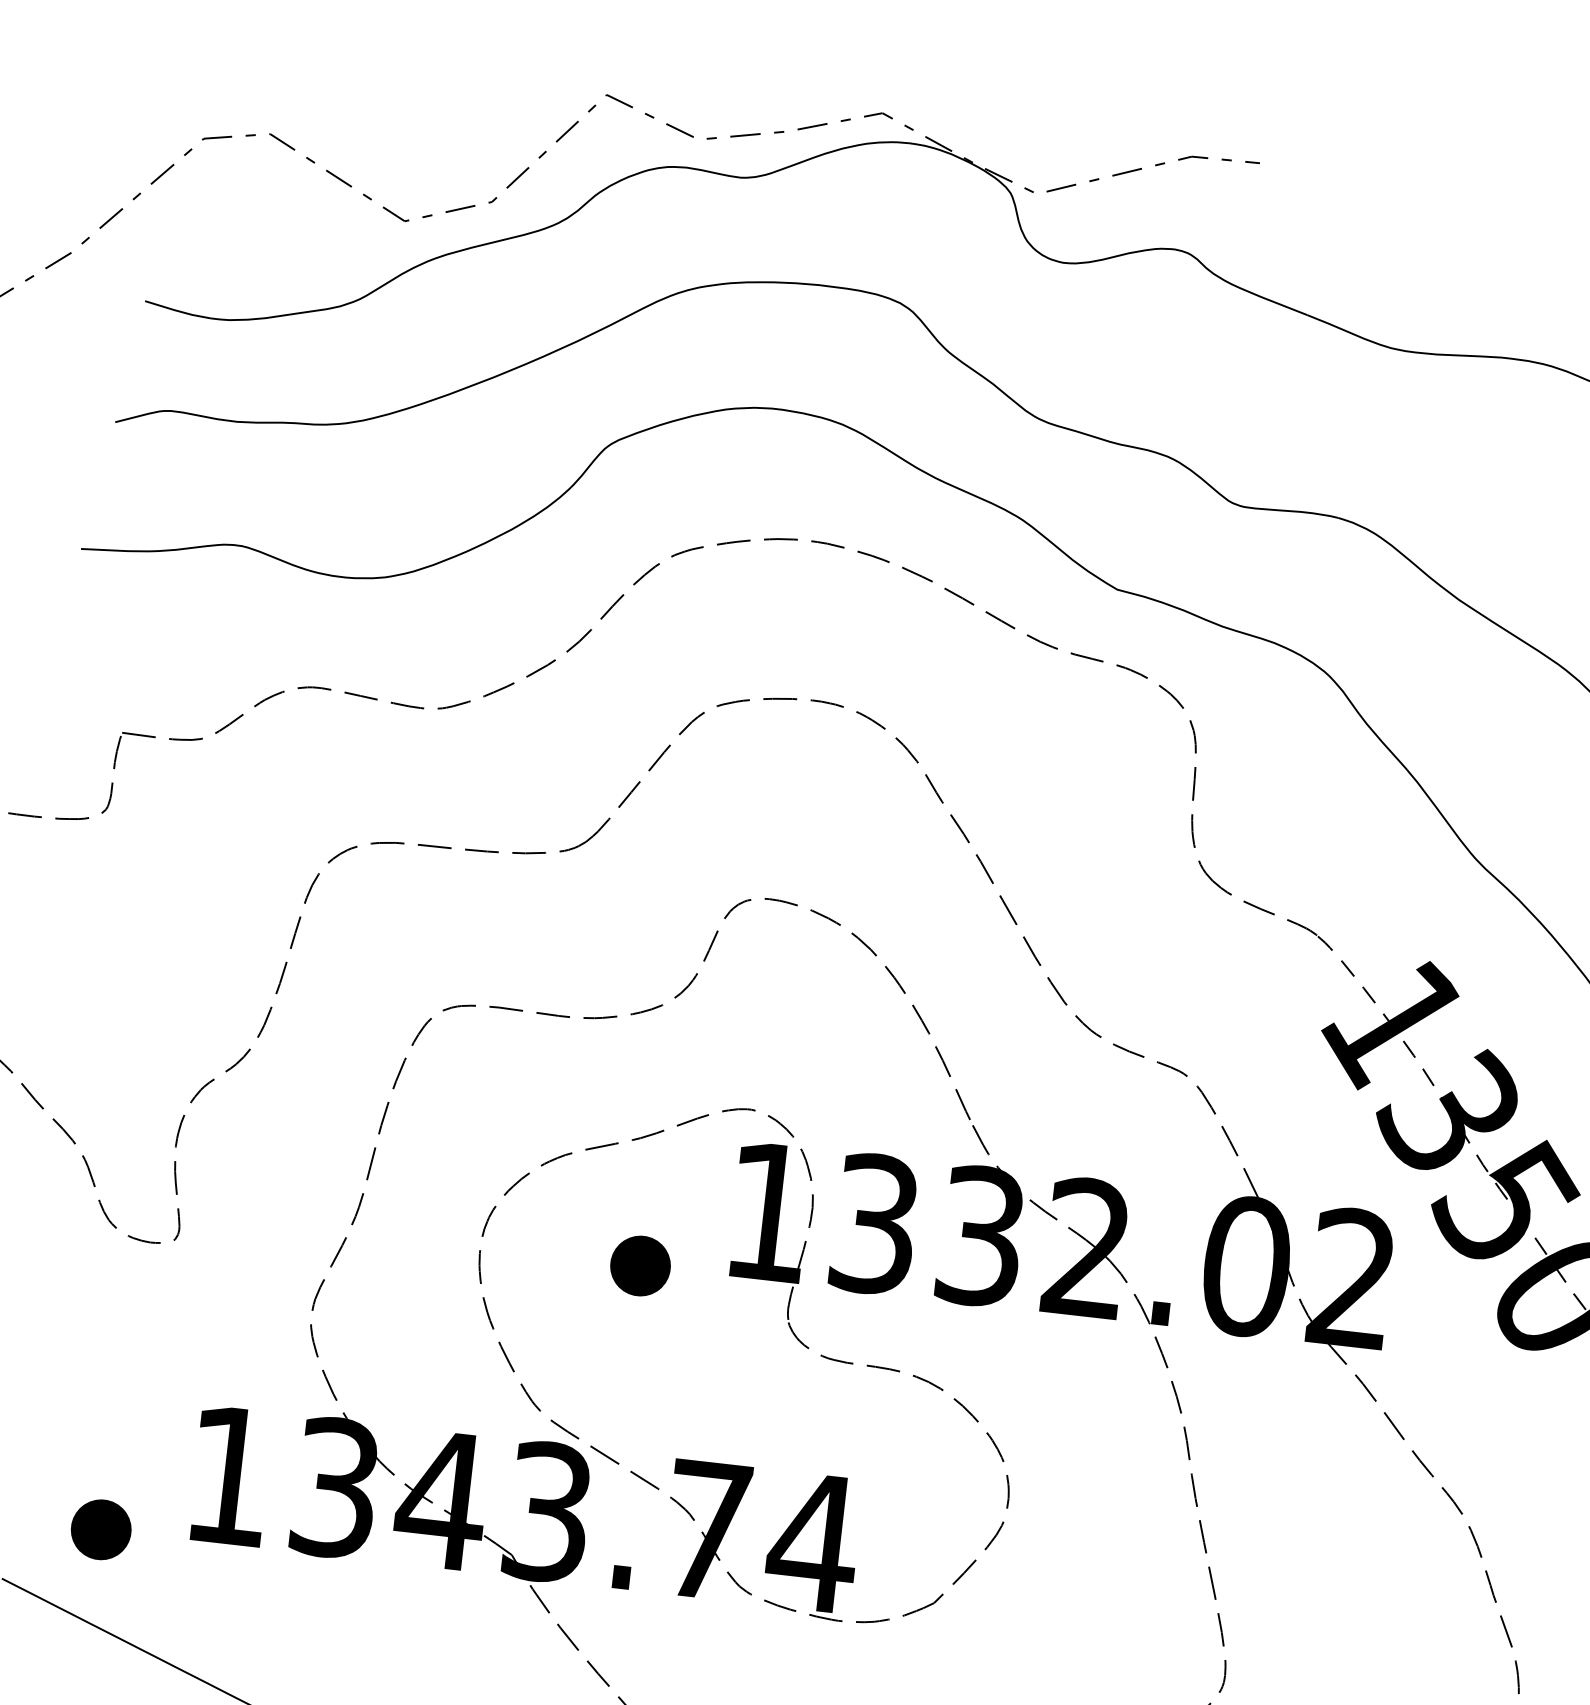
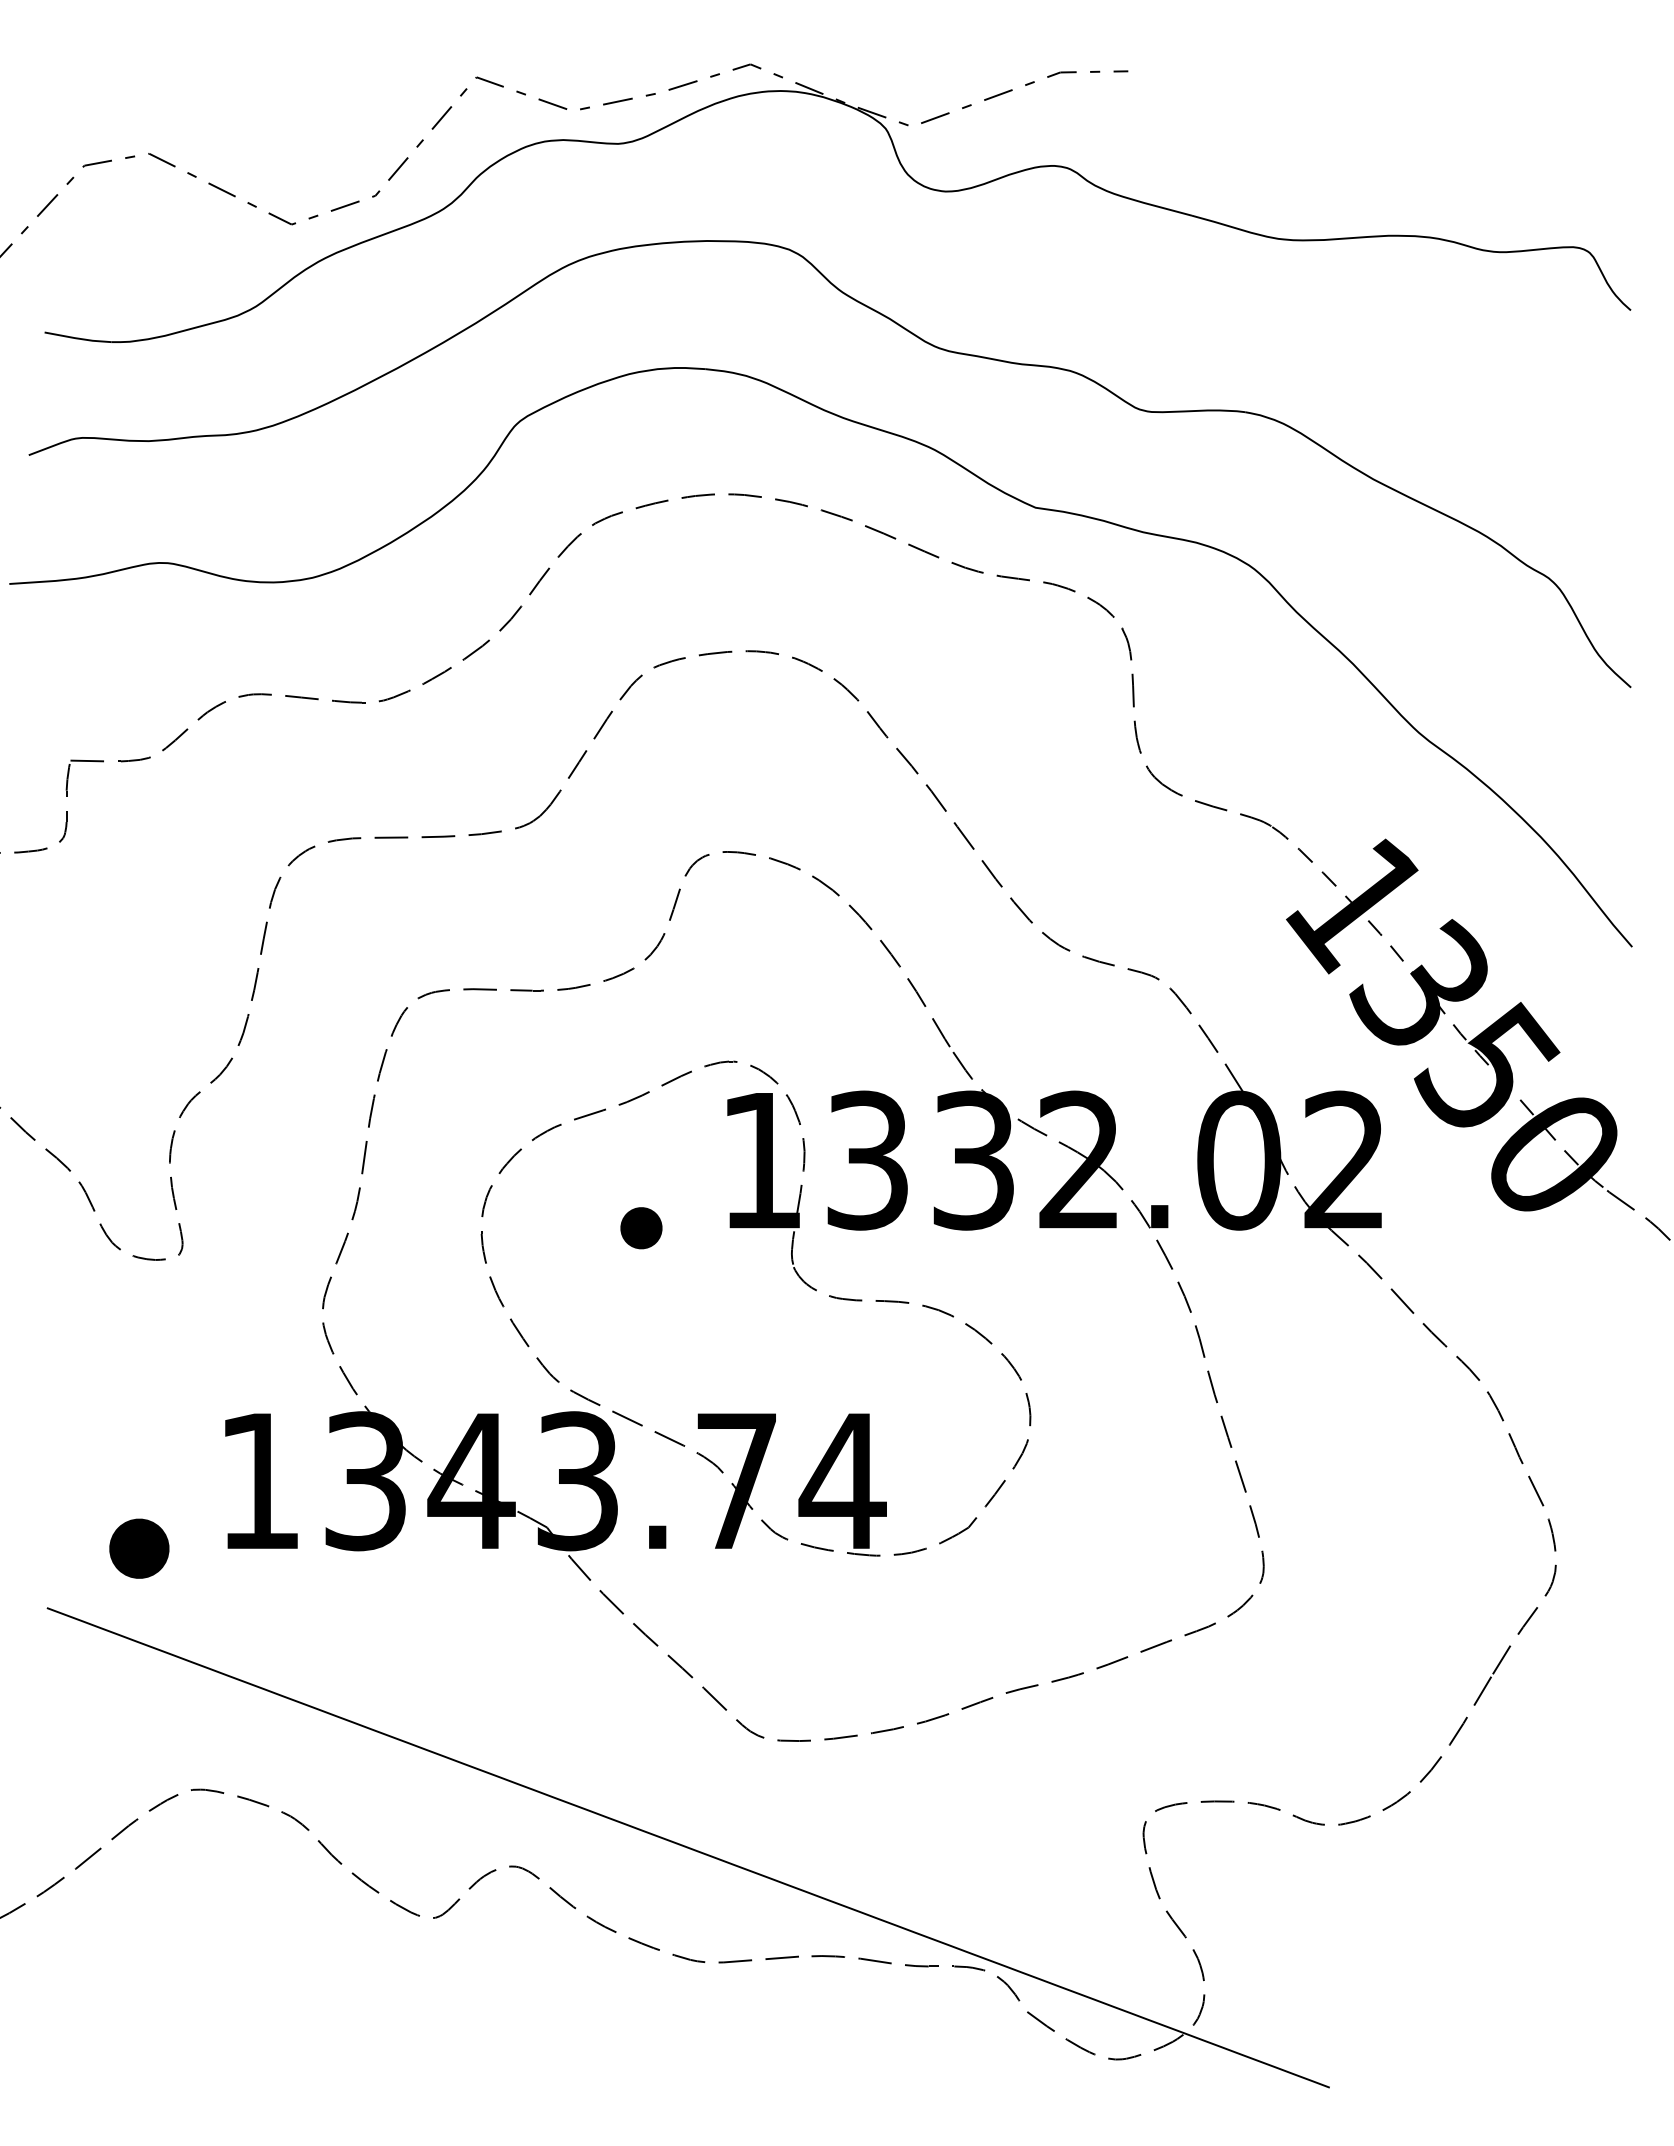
part: (640, 1266) -> (641, 1228), size x0.7

